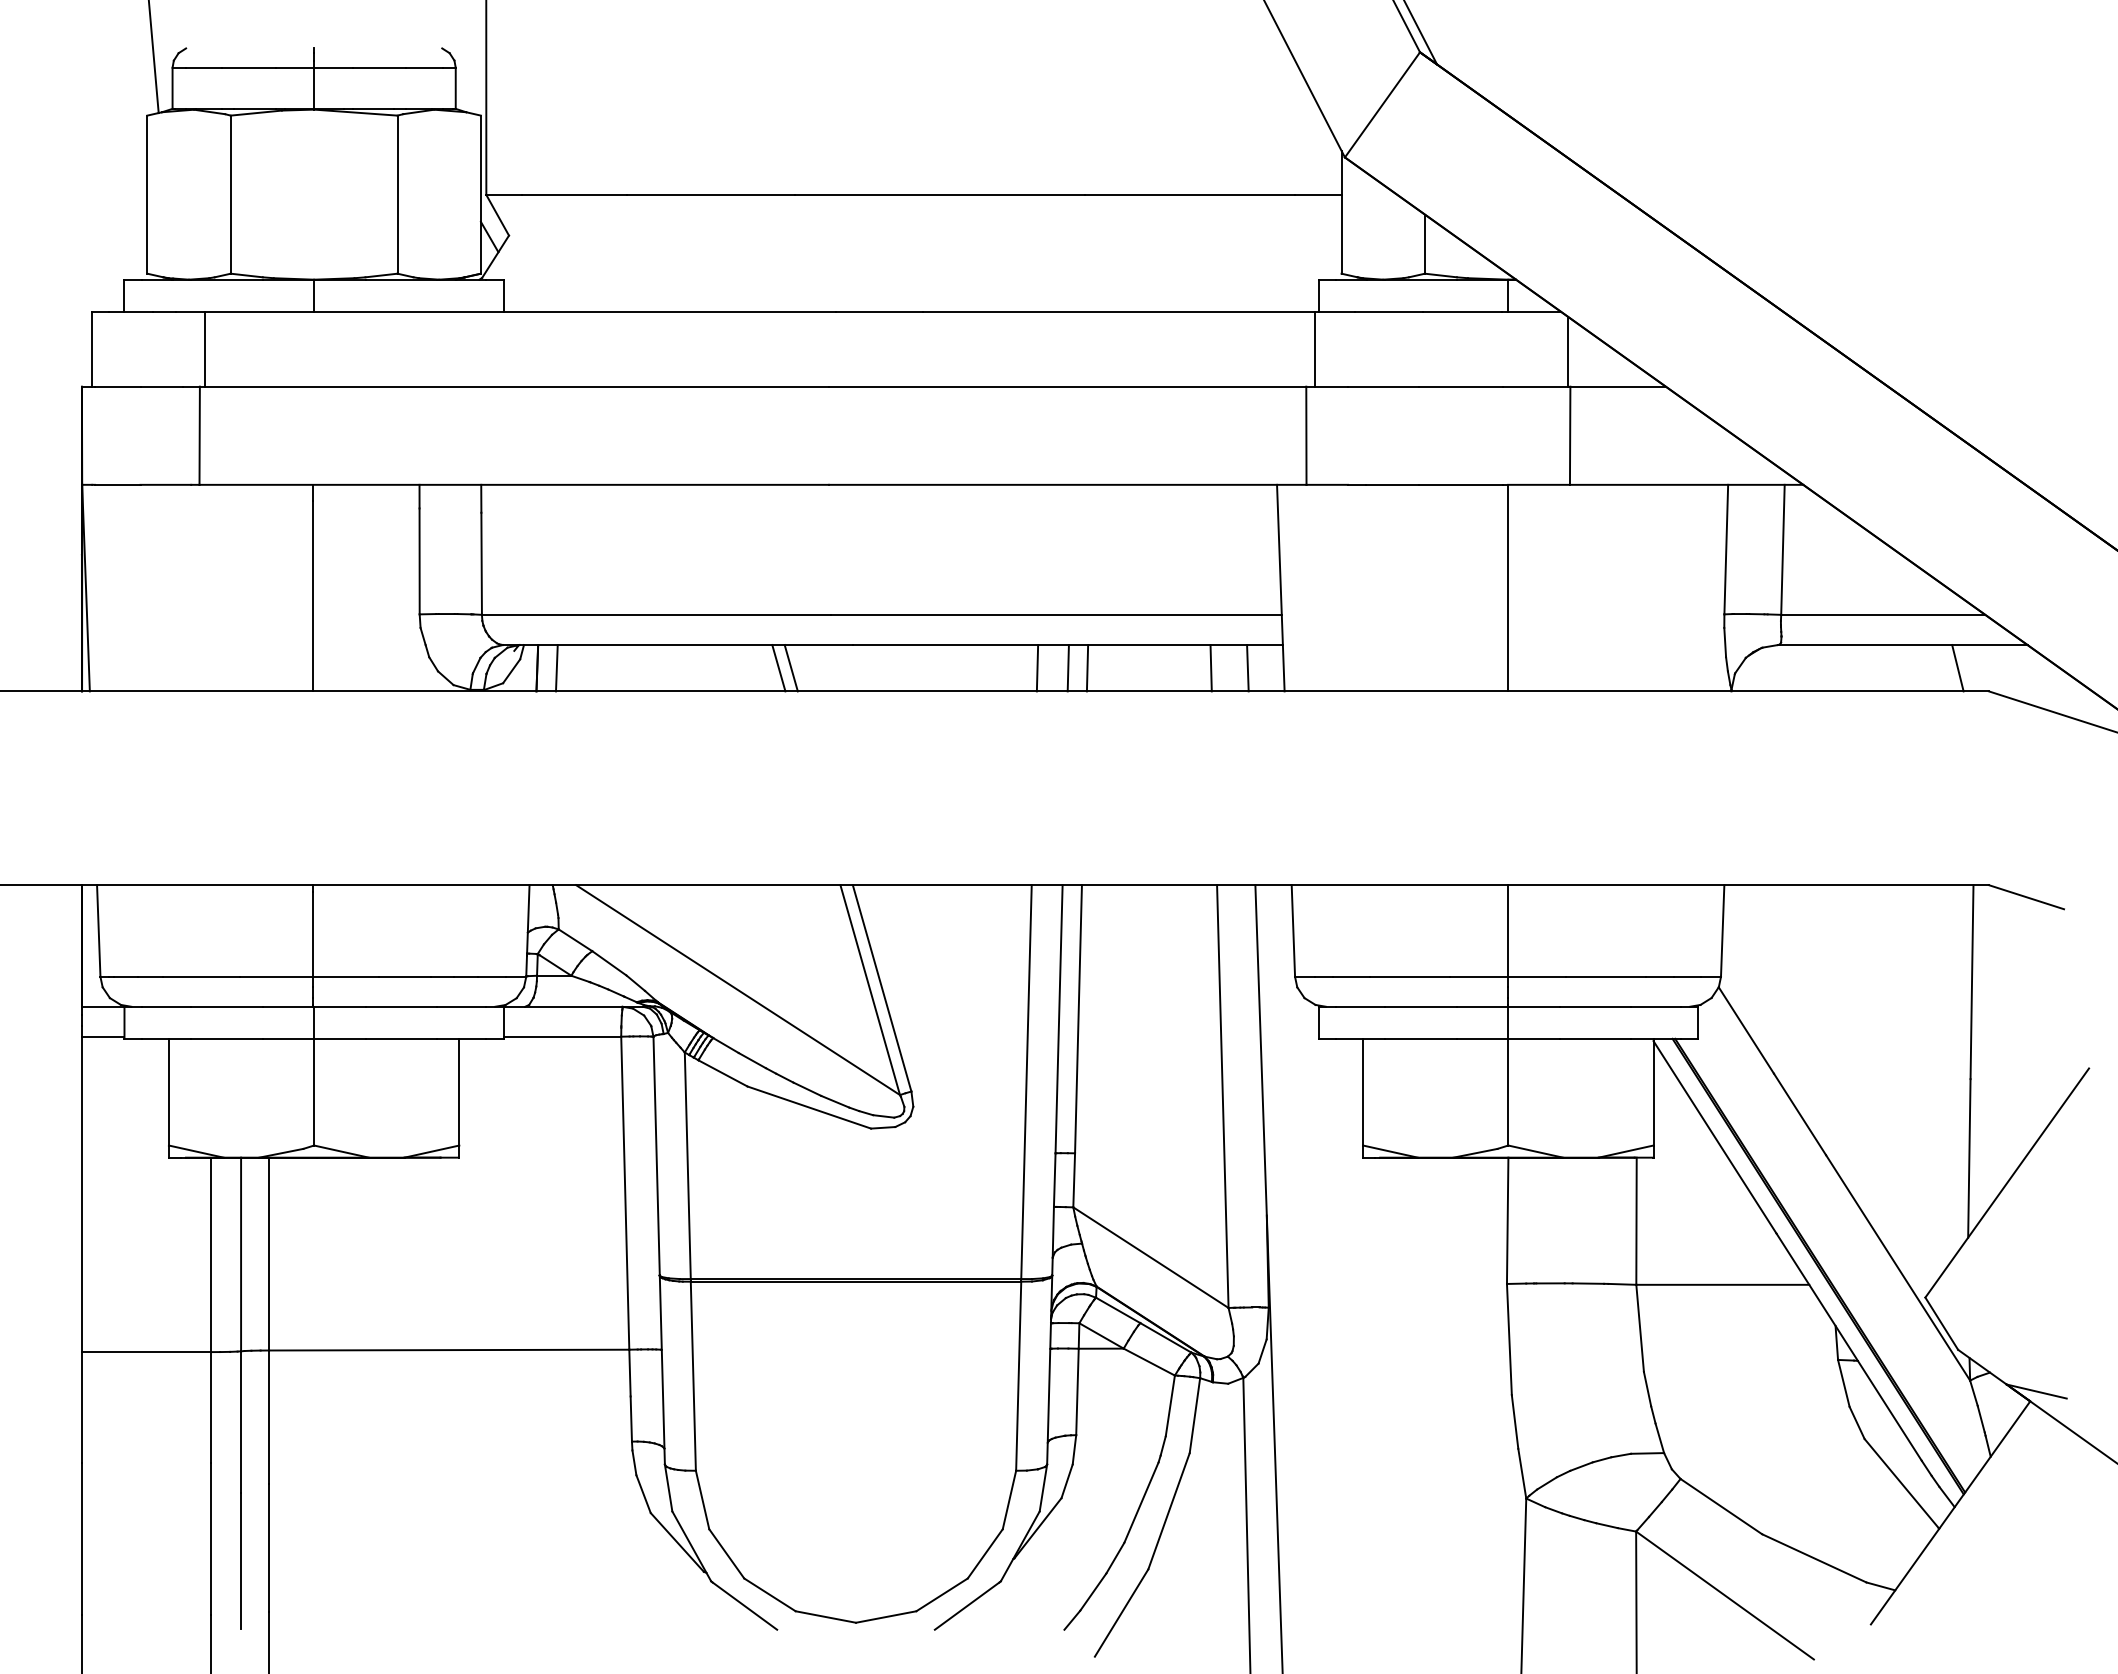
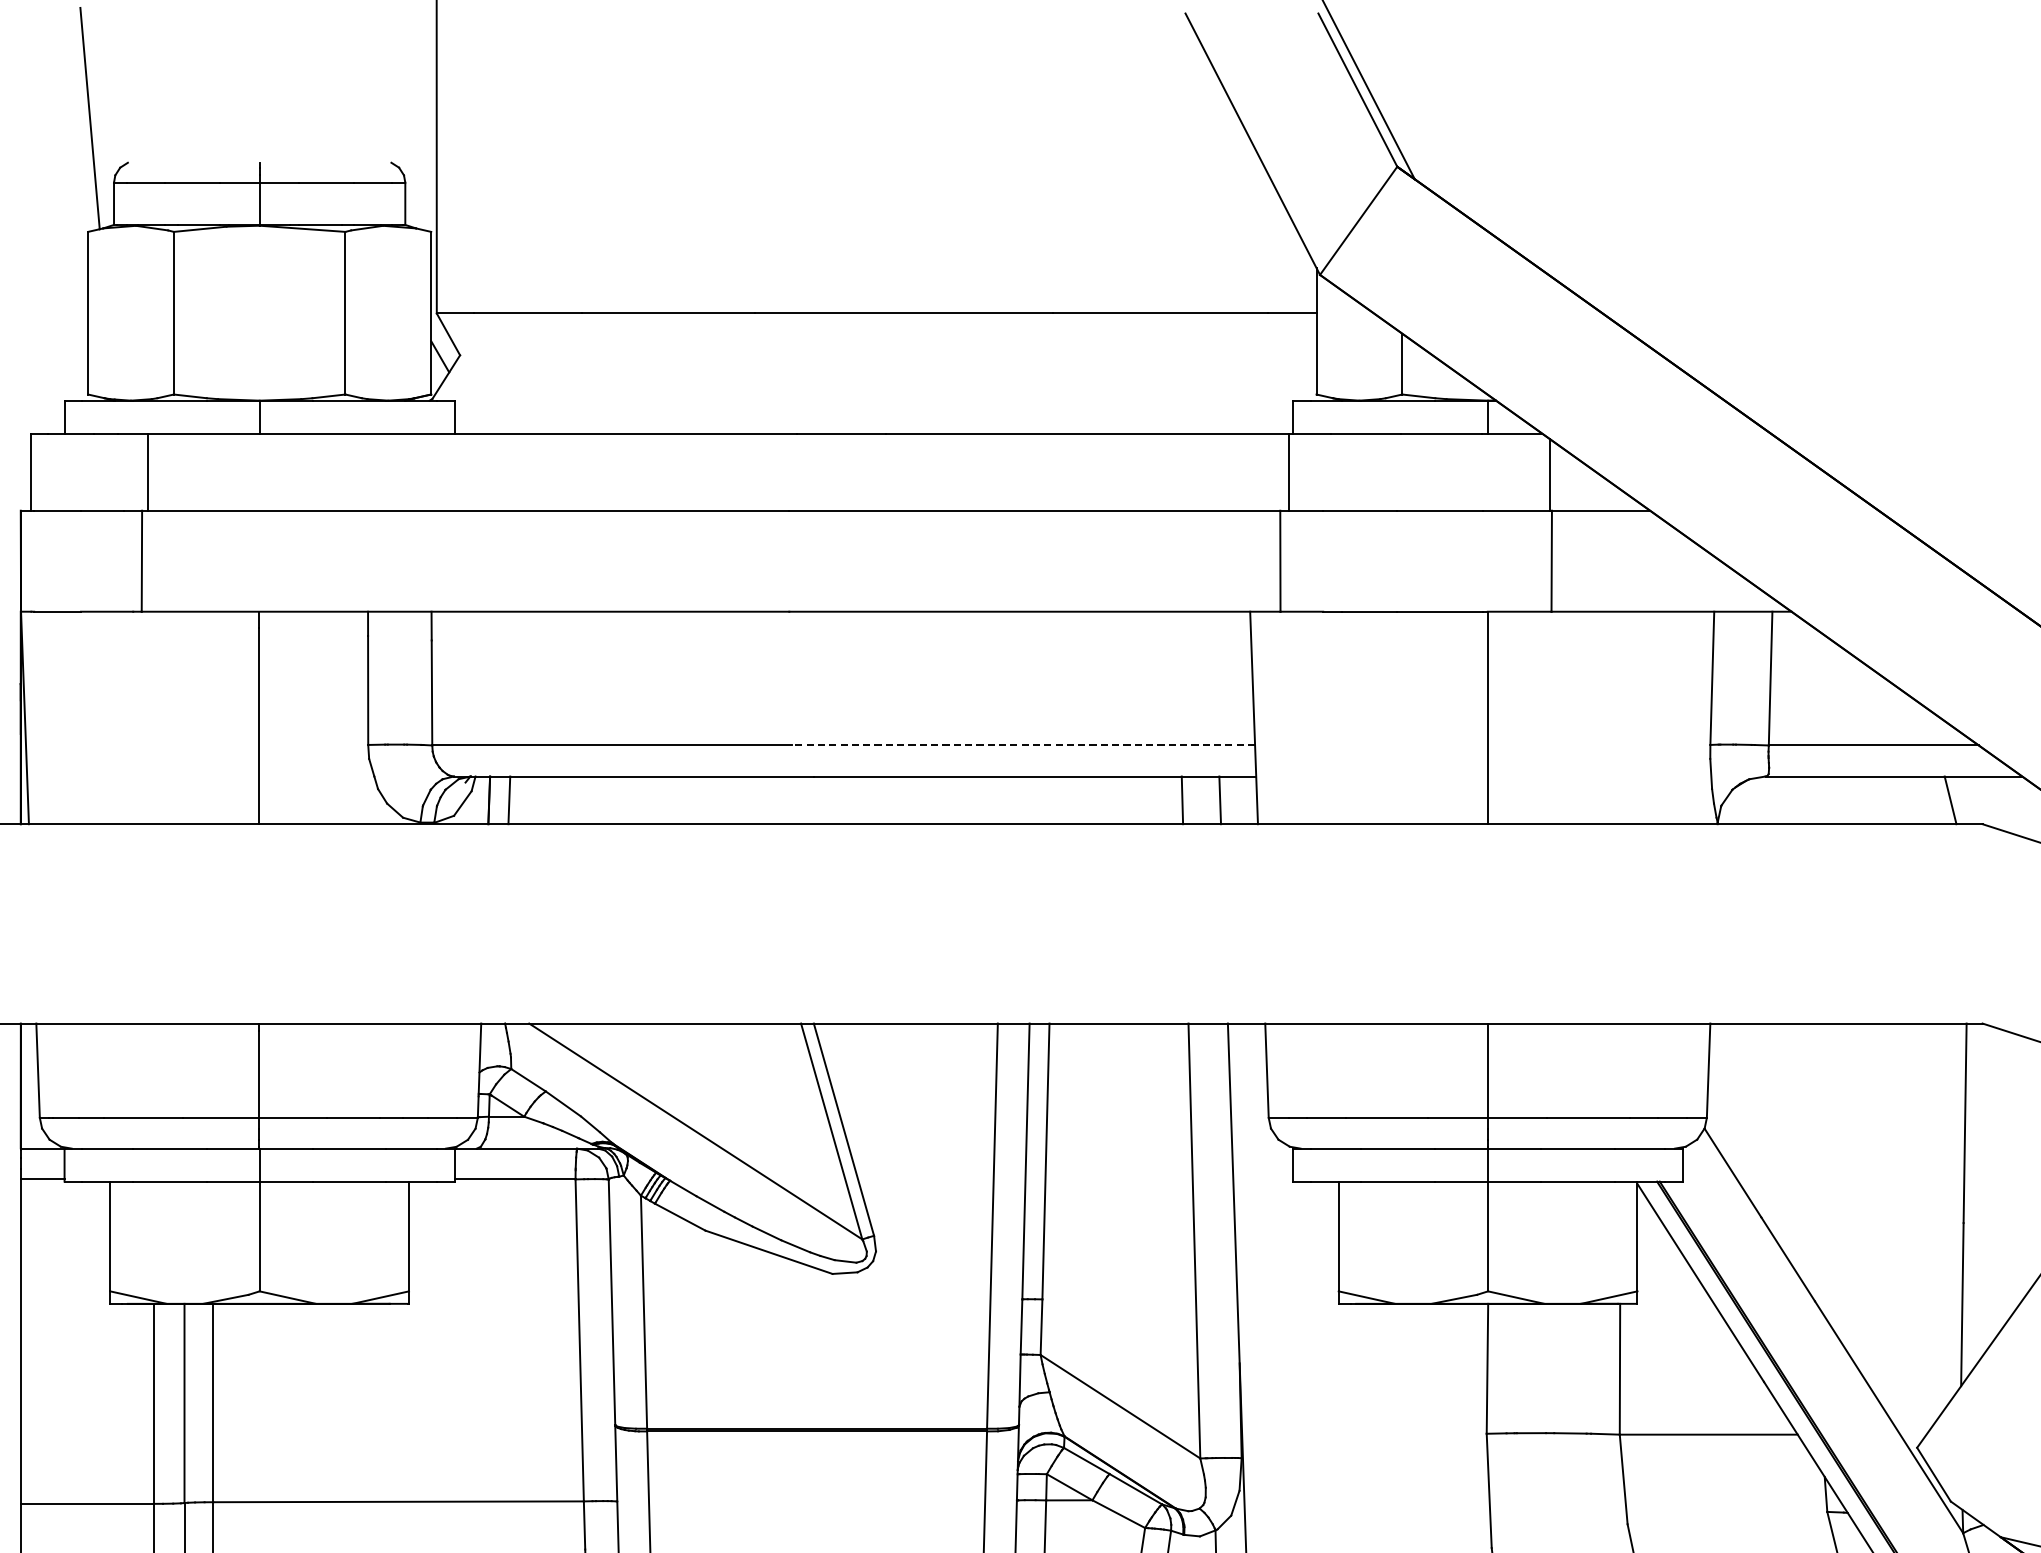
line: (1056, 614) -> (1023, 745), solid -> dashed
line: (778, 668) -> (737, 800), removed
line: (790, 668) -> (749, 800), removed
line: (1037, 668) -> (1003, 800), removed
line: (1067, 668) -> (1034, 800), removed
line: (1087, 668) -> (1055, 800), removed

